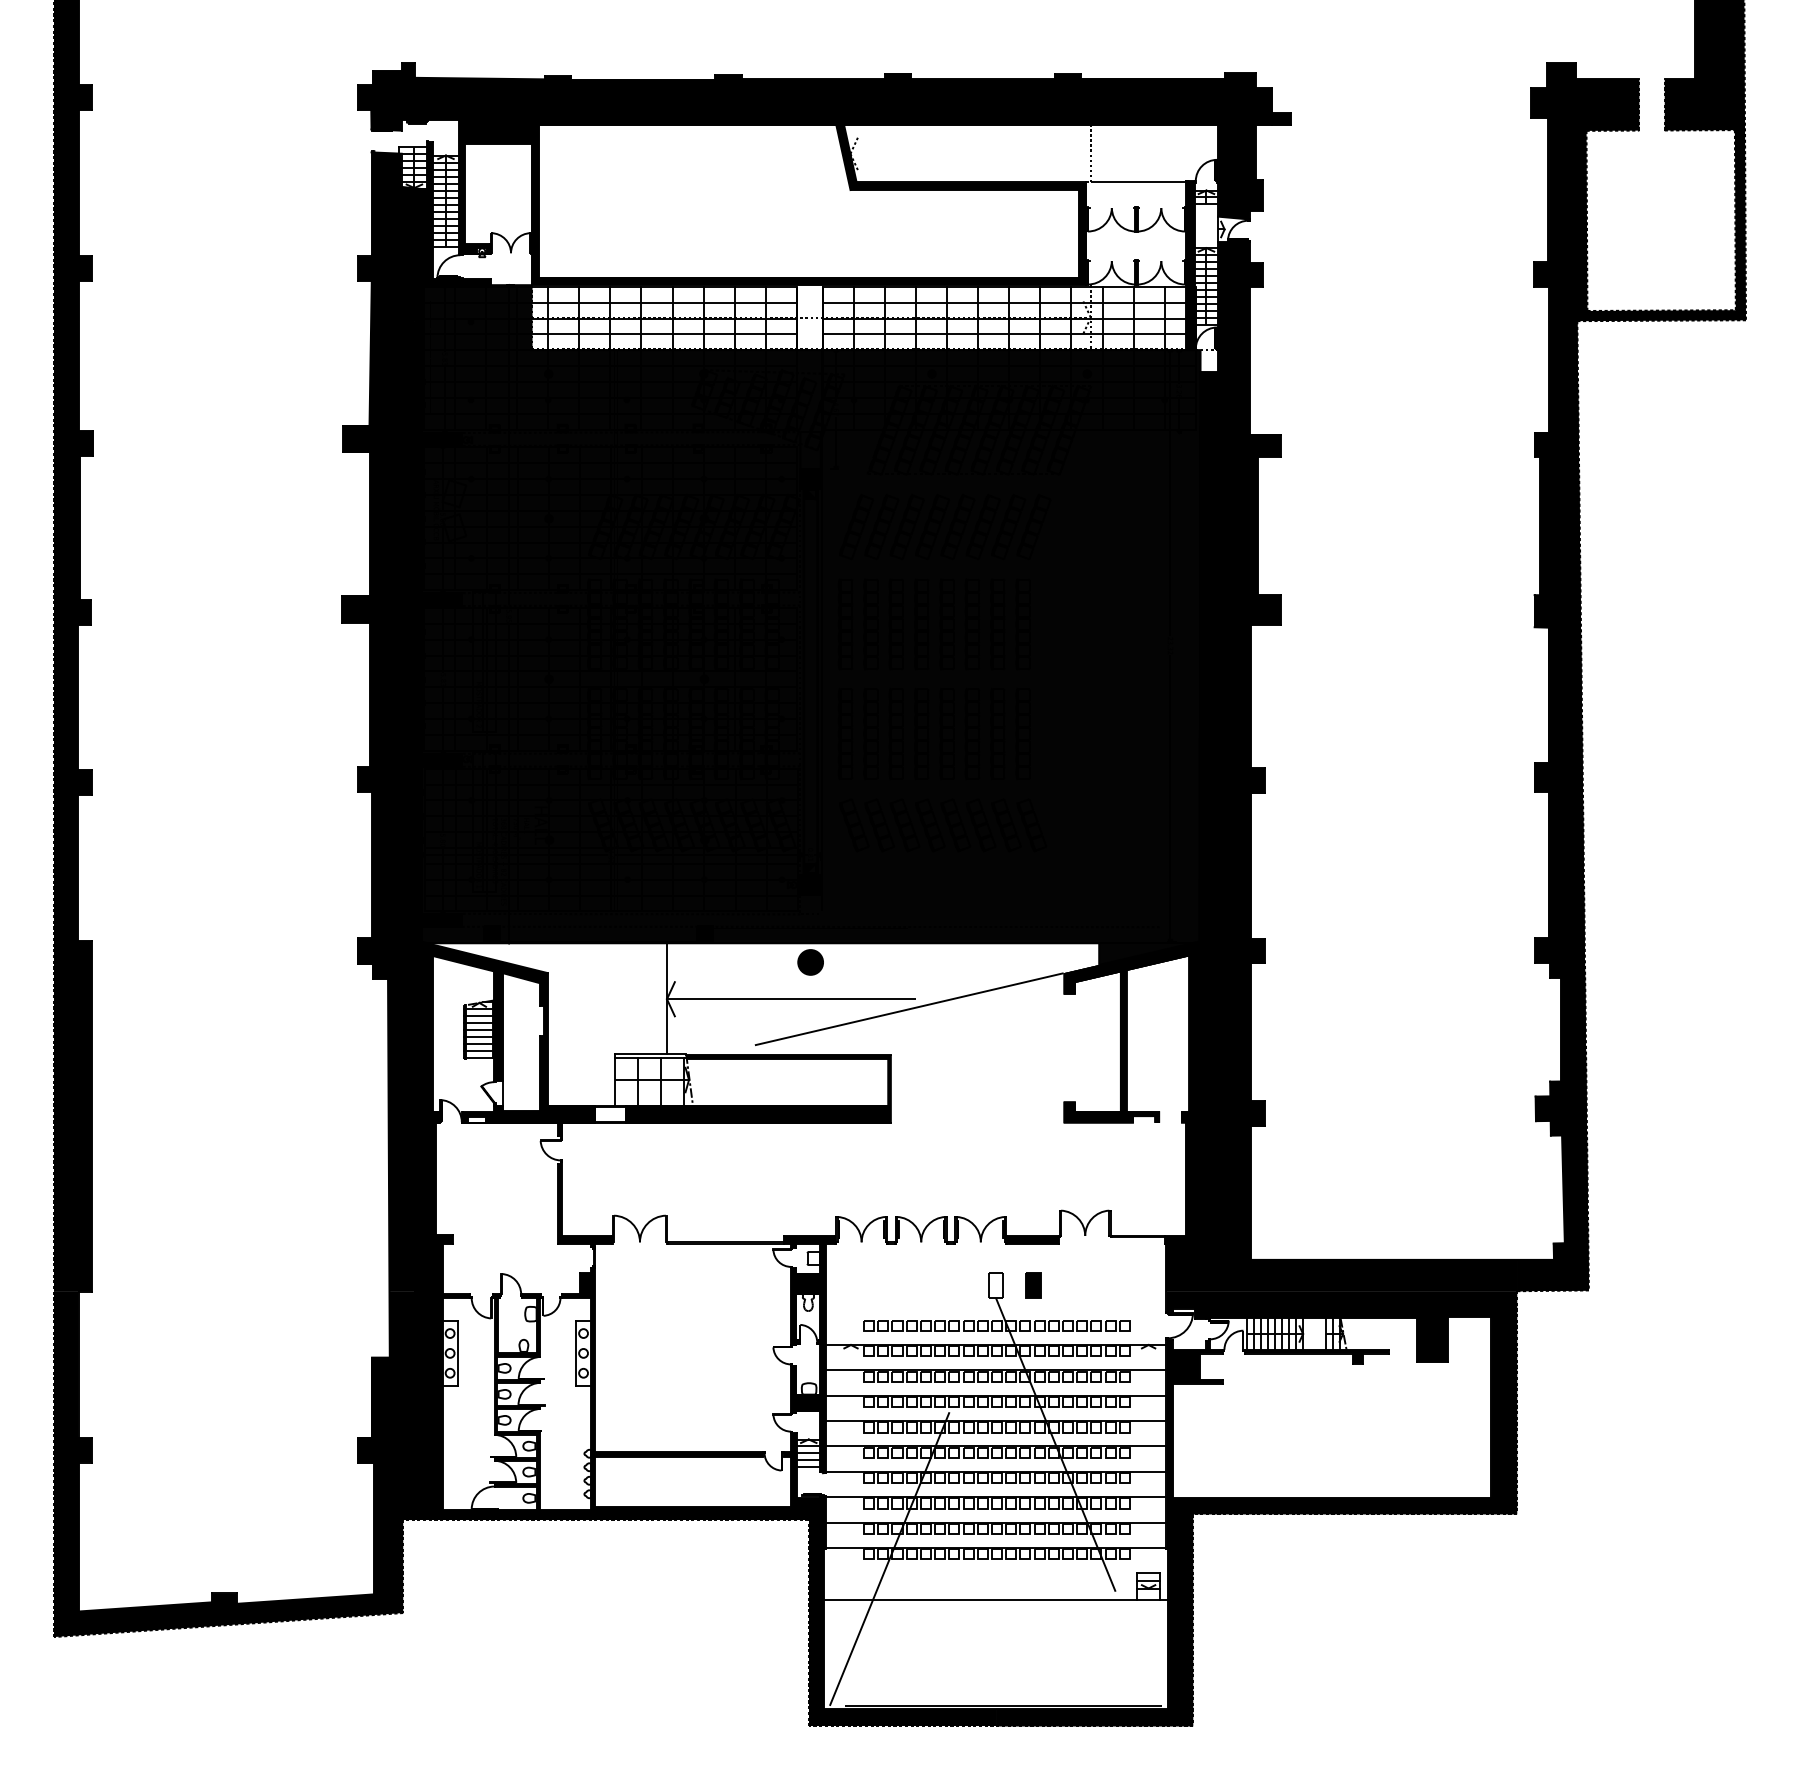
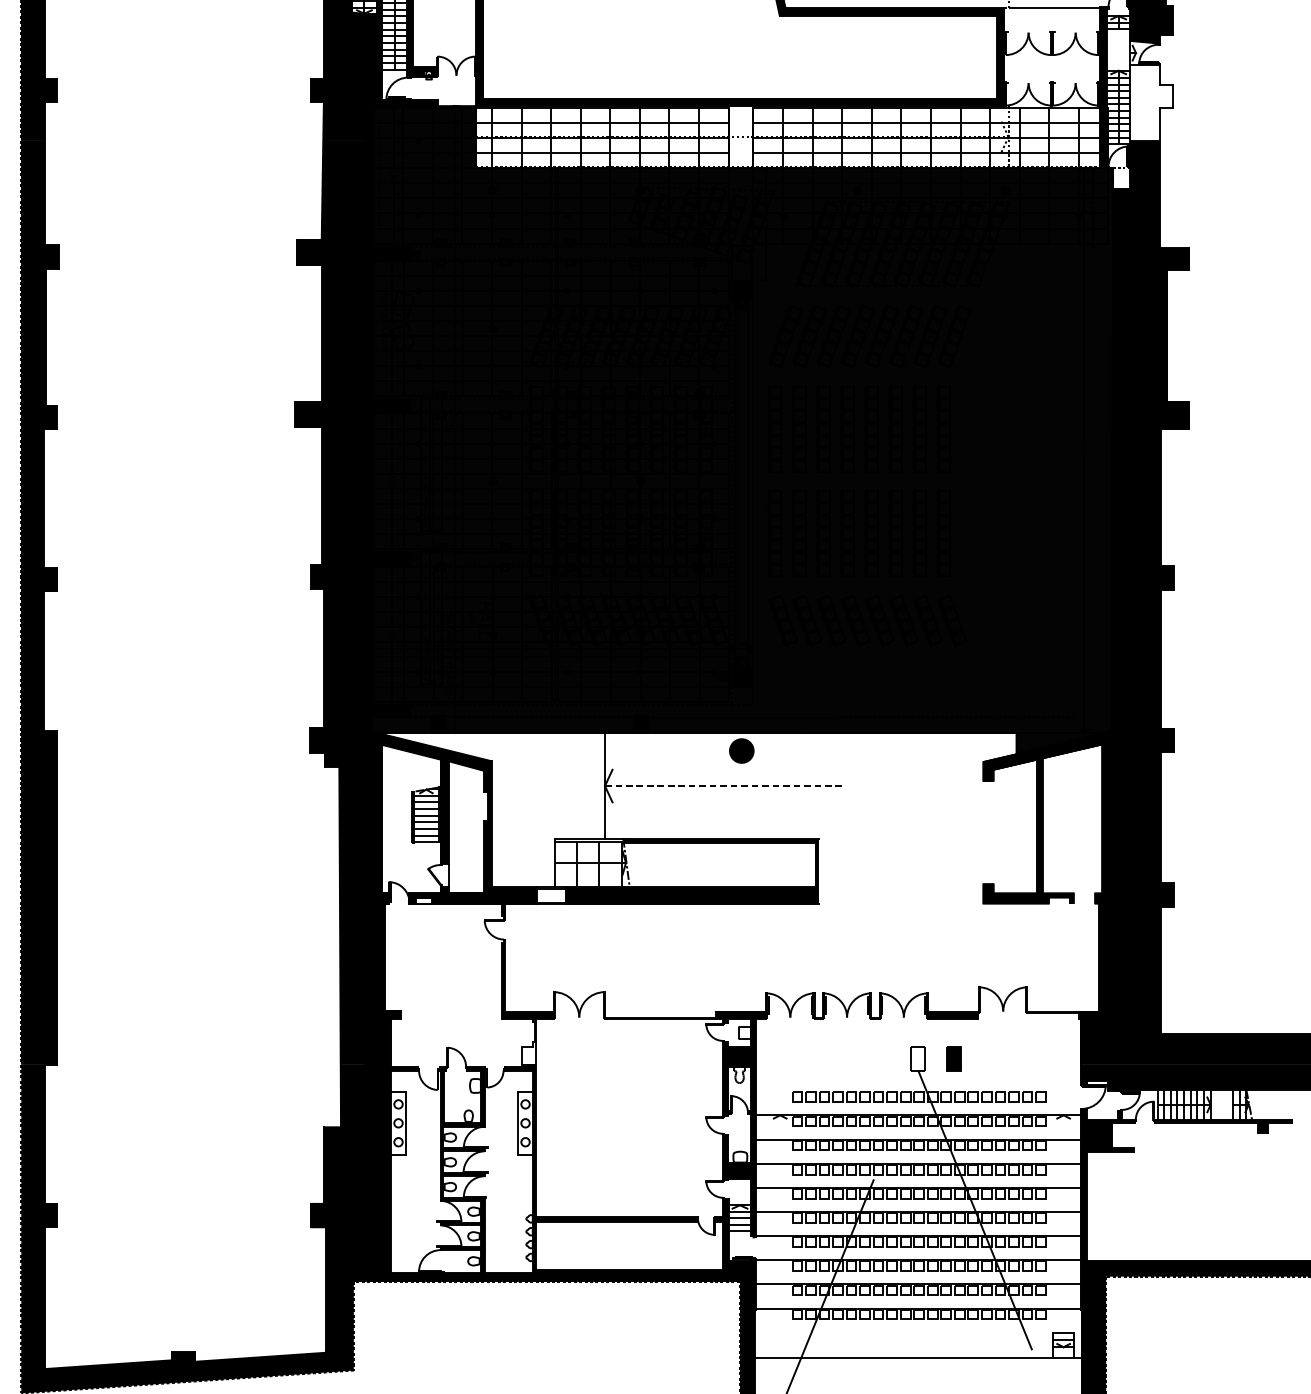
fill: (1240, 281) -> (1151, 102), removed
line: (791, 998) -> (723, 785), solid -> dashed
line: (887, 1014) -> (814, 800), removed
fill: (586, 1279) -> (528, 1052), removed

